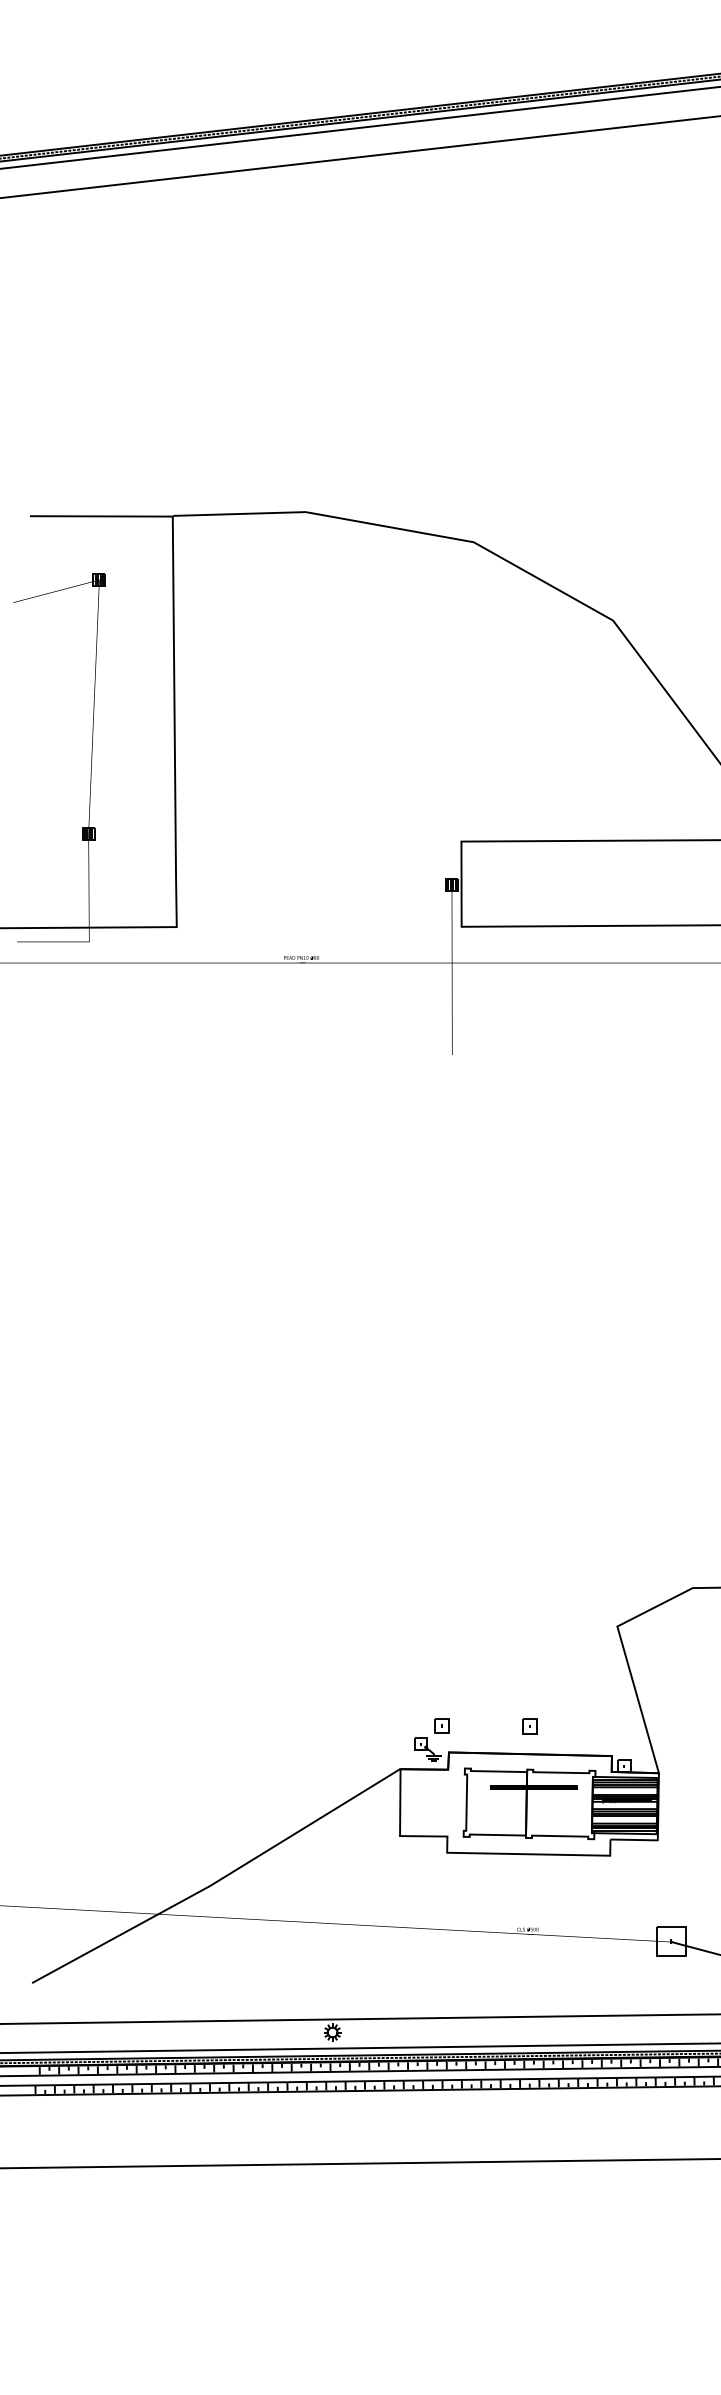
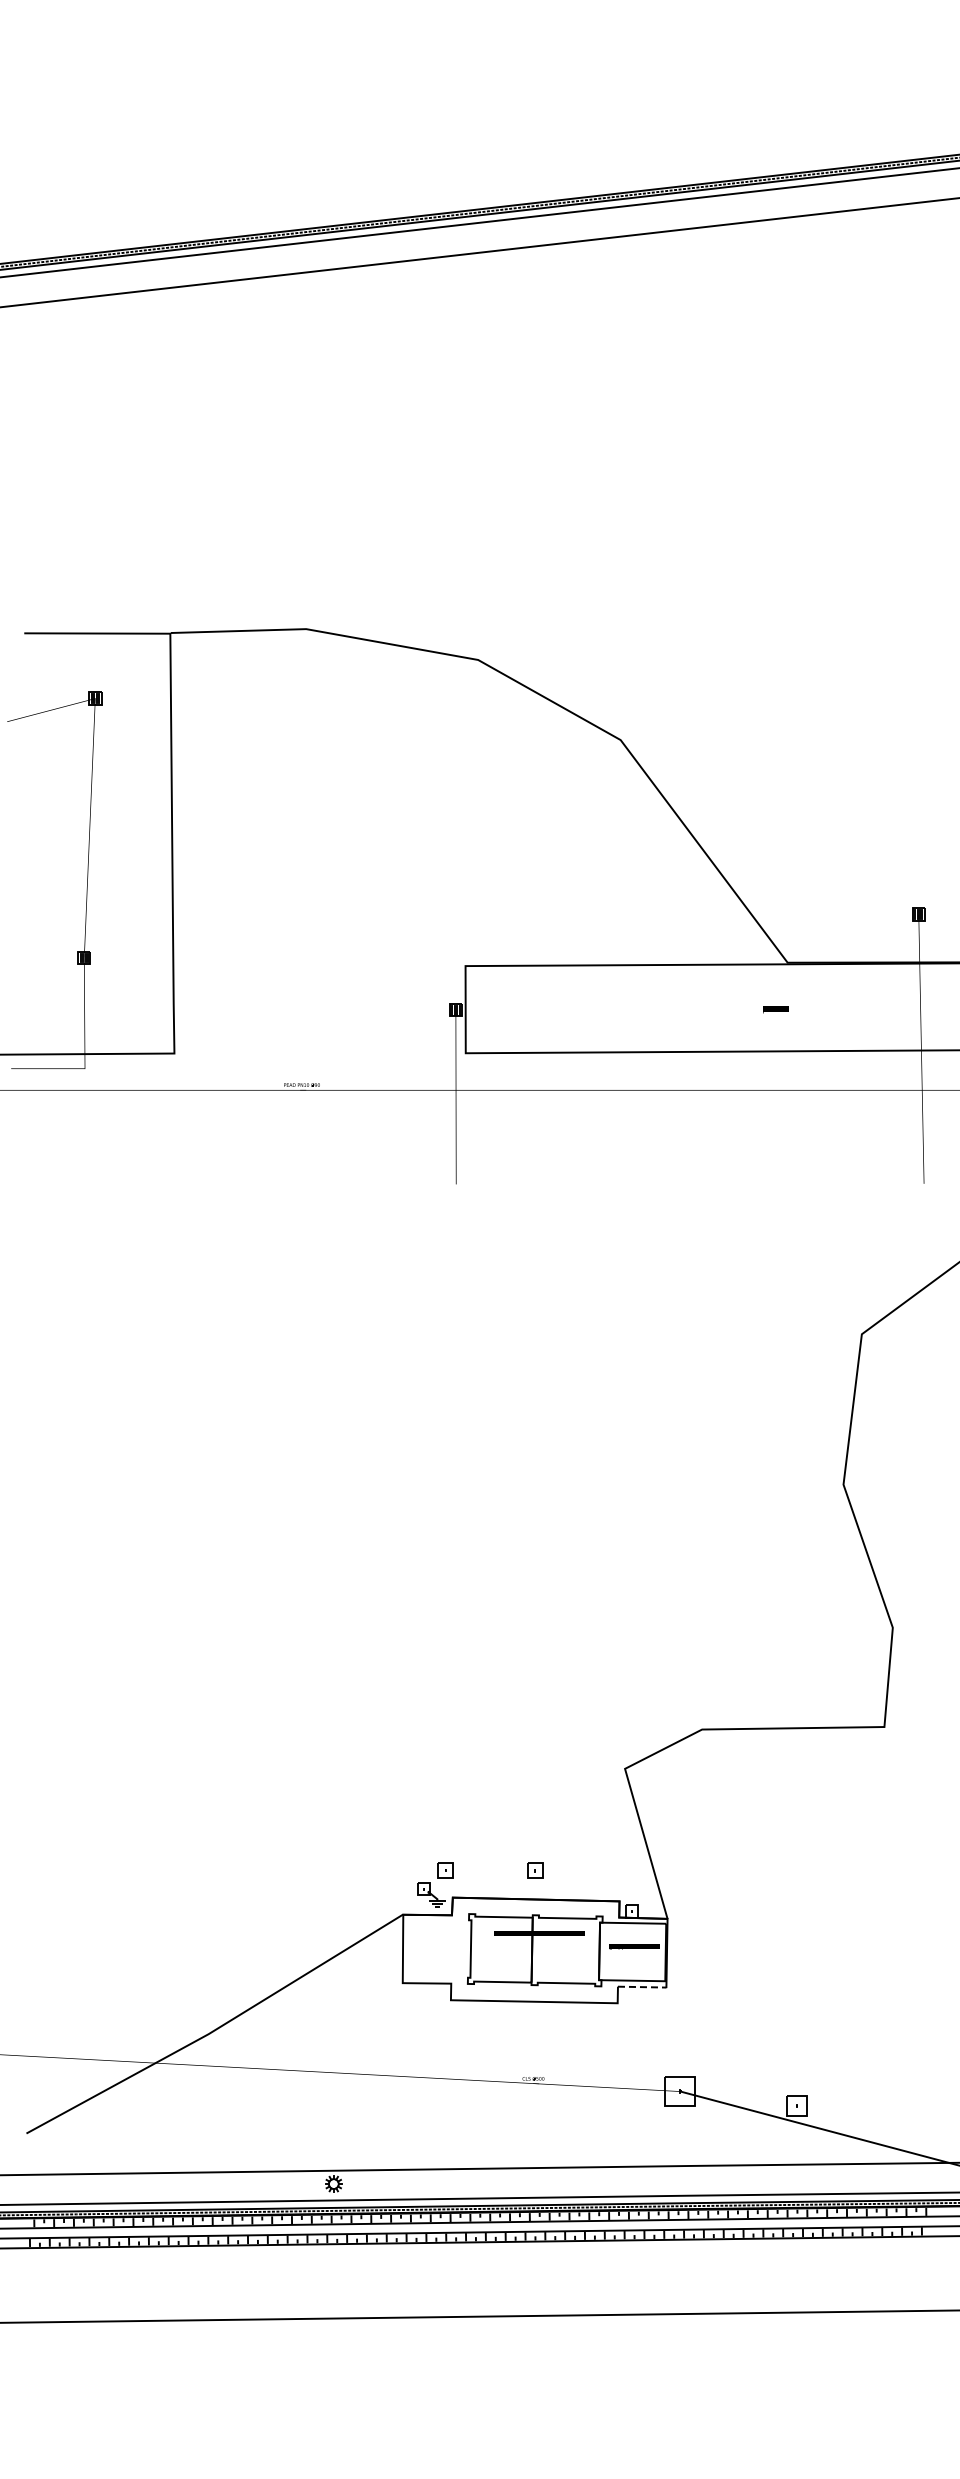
hatch: (624, 1805) -> (632, 1951), removed
line: (634, 1840) -> (642, 1987), solid -> dashed

